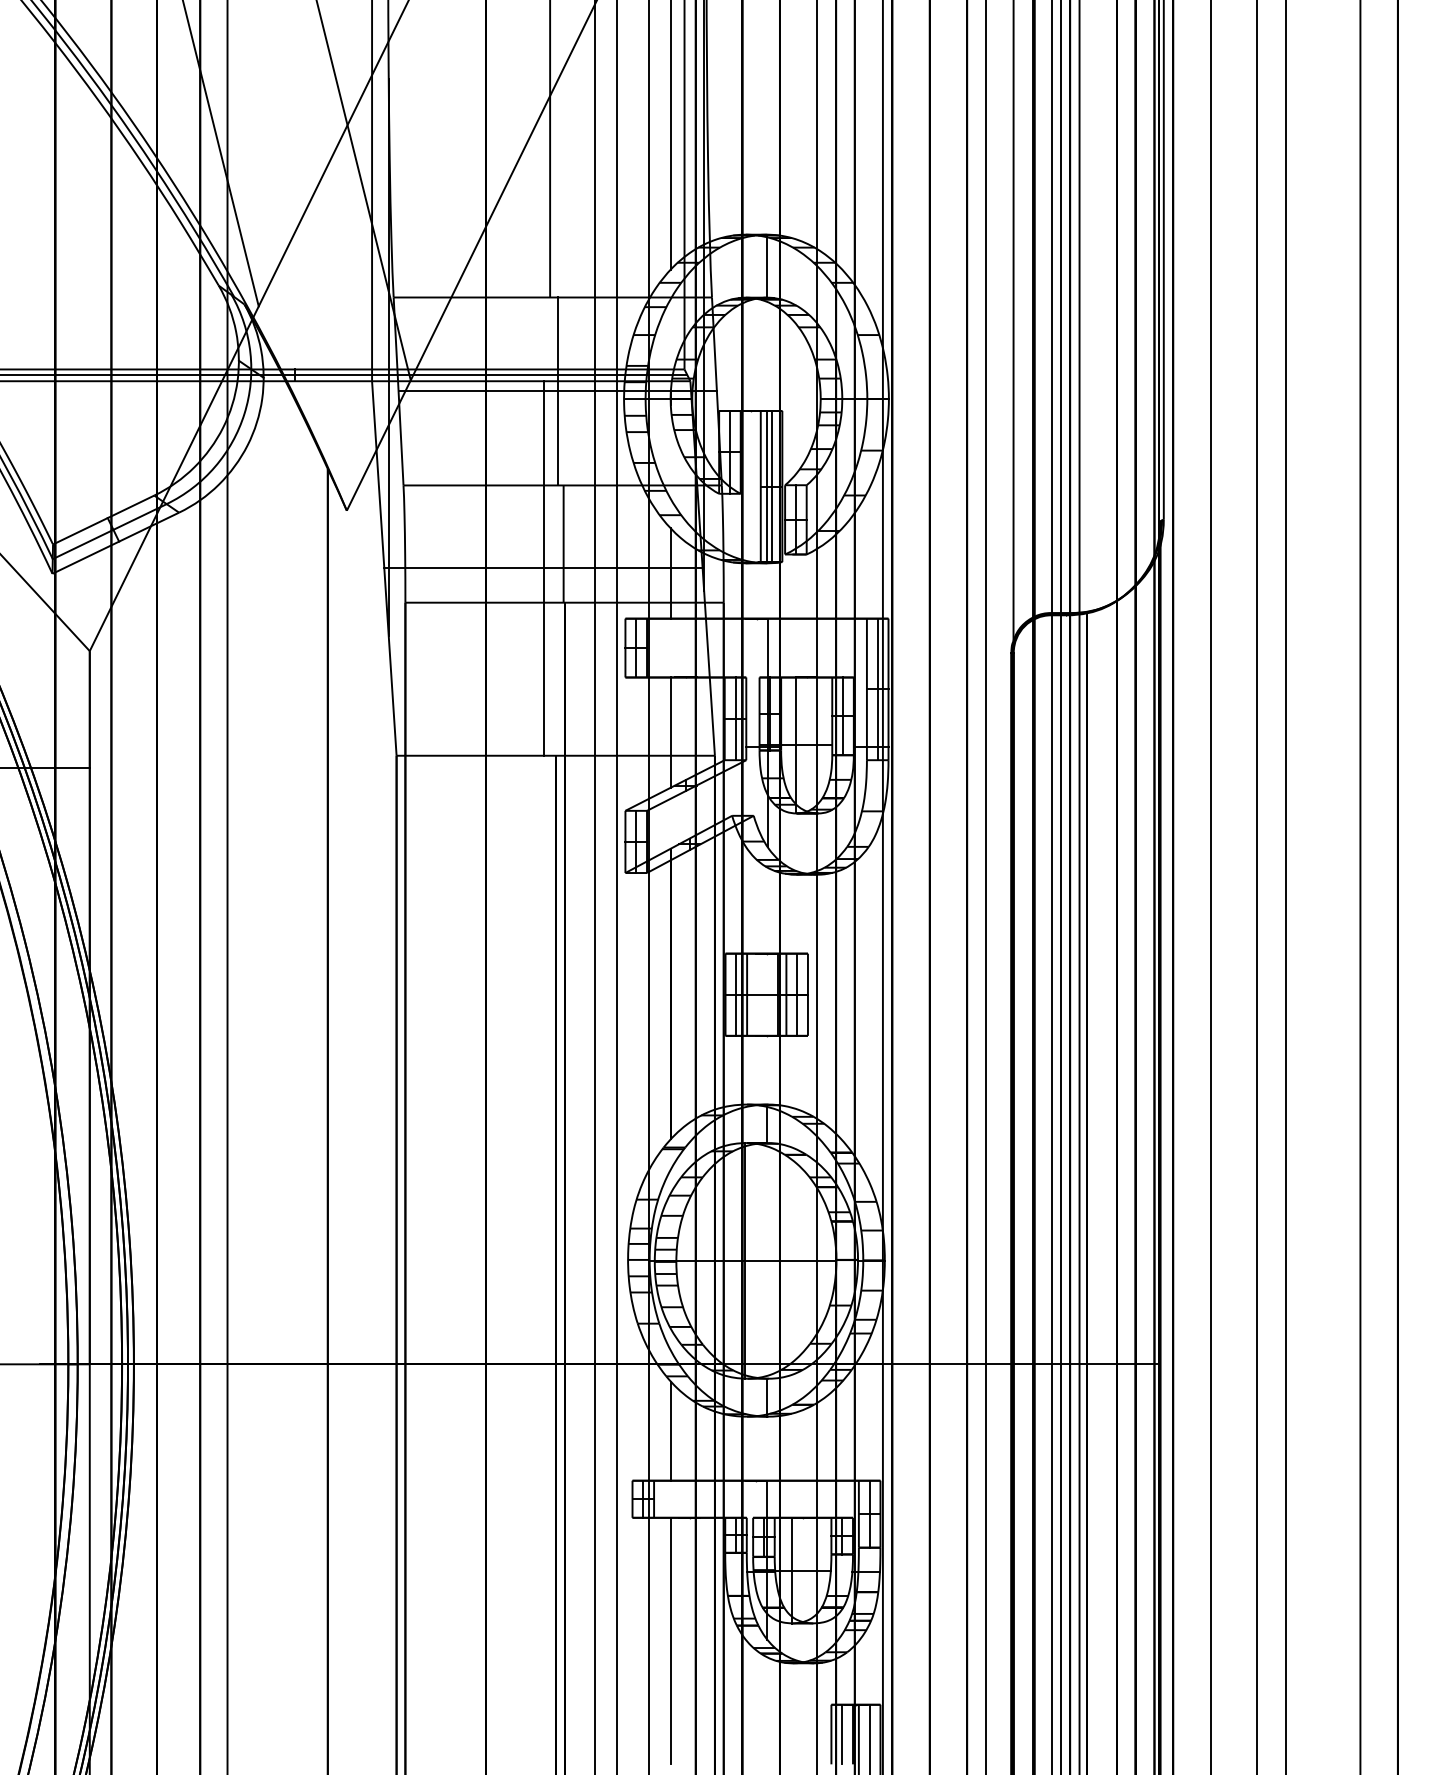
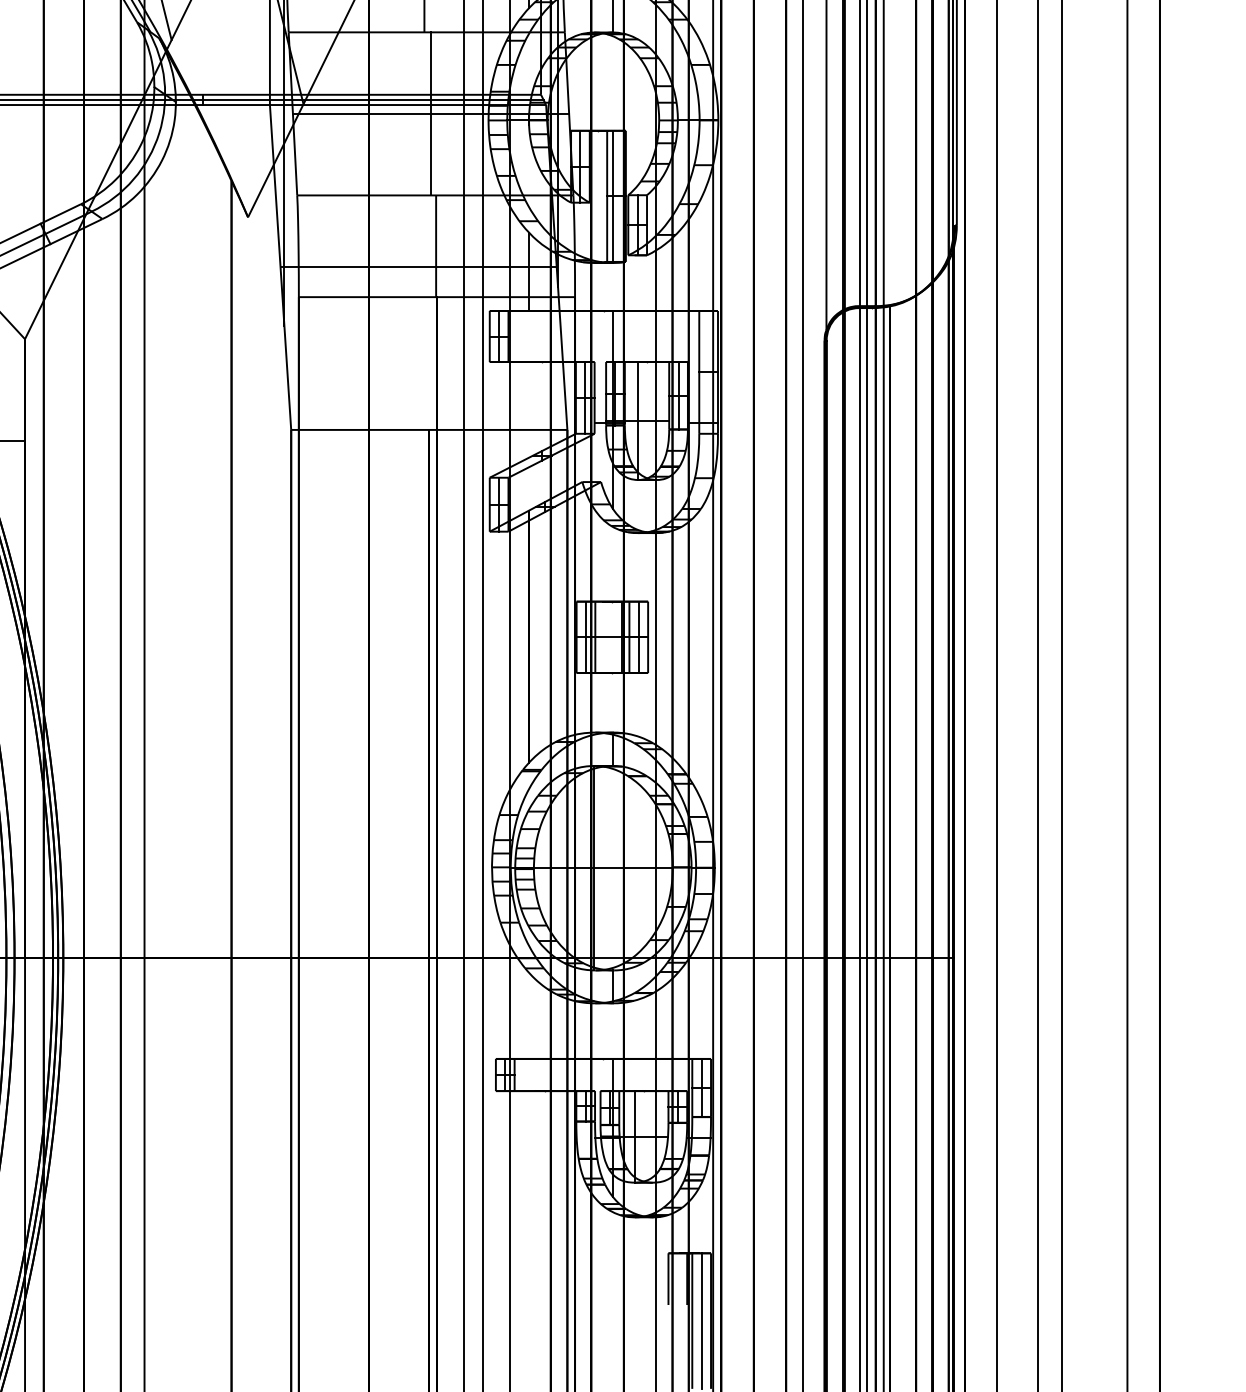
line: (771, 486) -> (616, 196), removed
line: (543, 568) -> (418, 267), removed
line: (877, 689) -> (708, 372), removed
line: (670, 732) -> (528, 409), removed
line: (670, 1430) -> (528, 1015), removed
line: (670, 1640) -> (528, 1197), removed
line: (842, 1734) -> (678, 1279), removed

